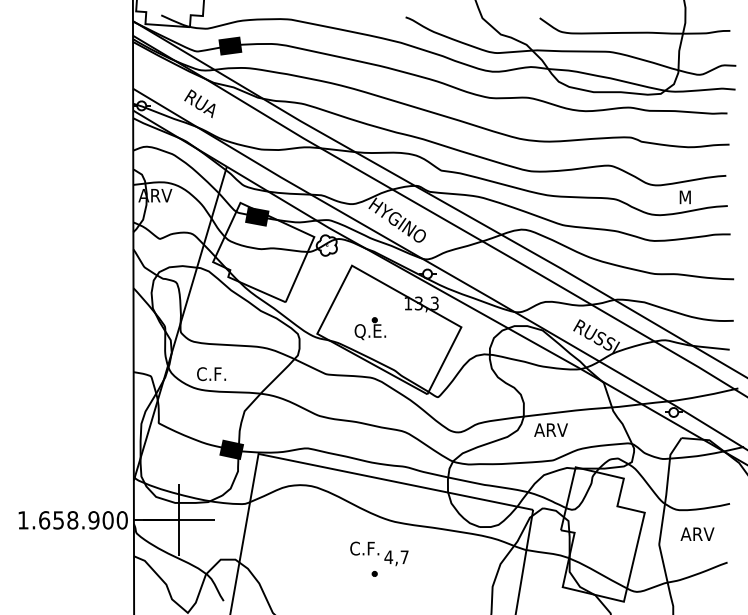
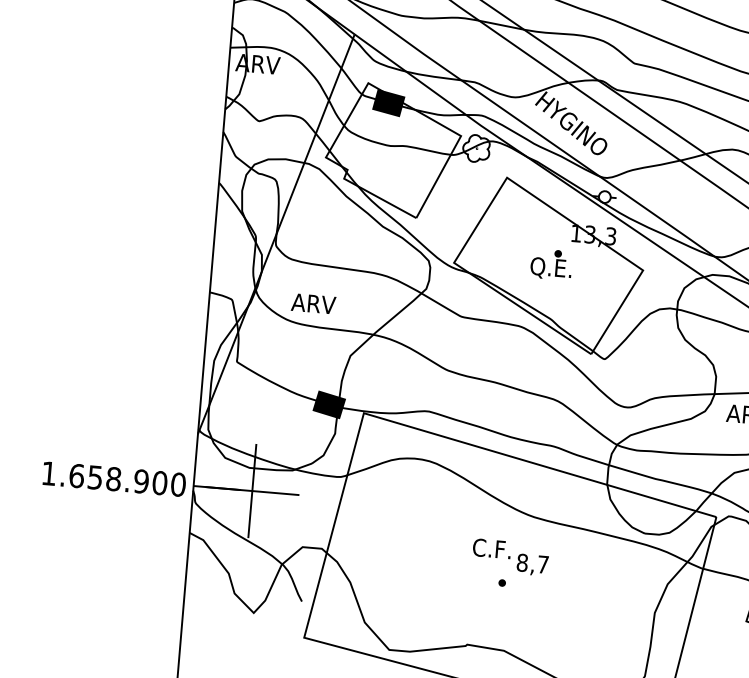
part: (370, 328) -> (551, 264), moved
text: (213, 374) -> (313, 304), C.F. -> ARV
text: (388, 557) -> (522, 563), 4,7 -> 8,7

